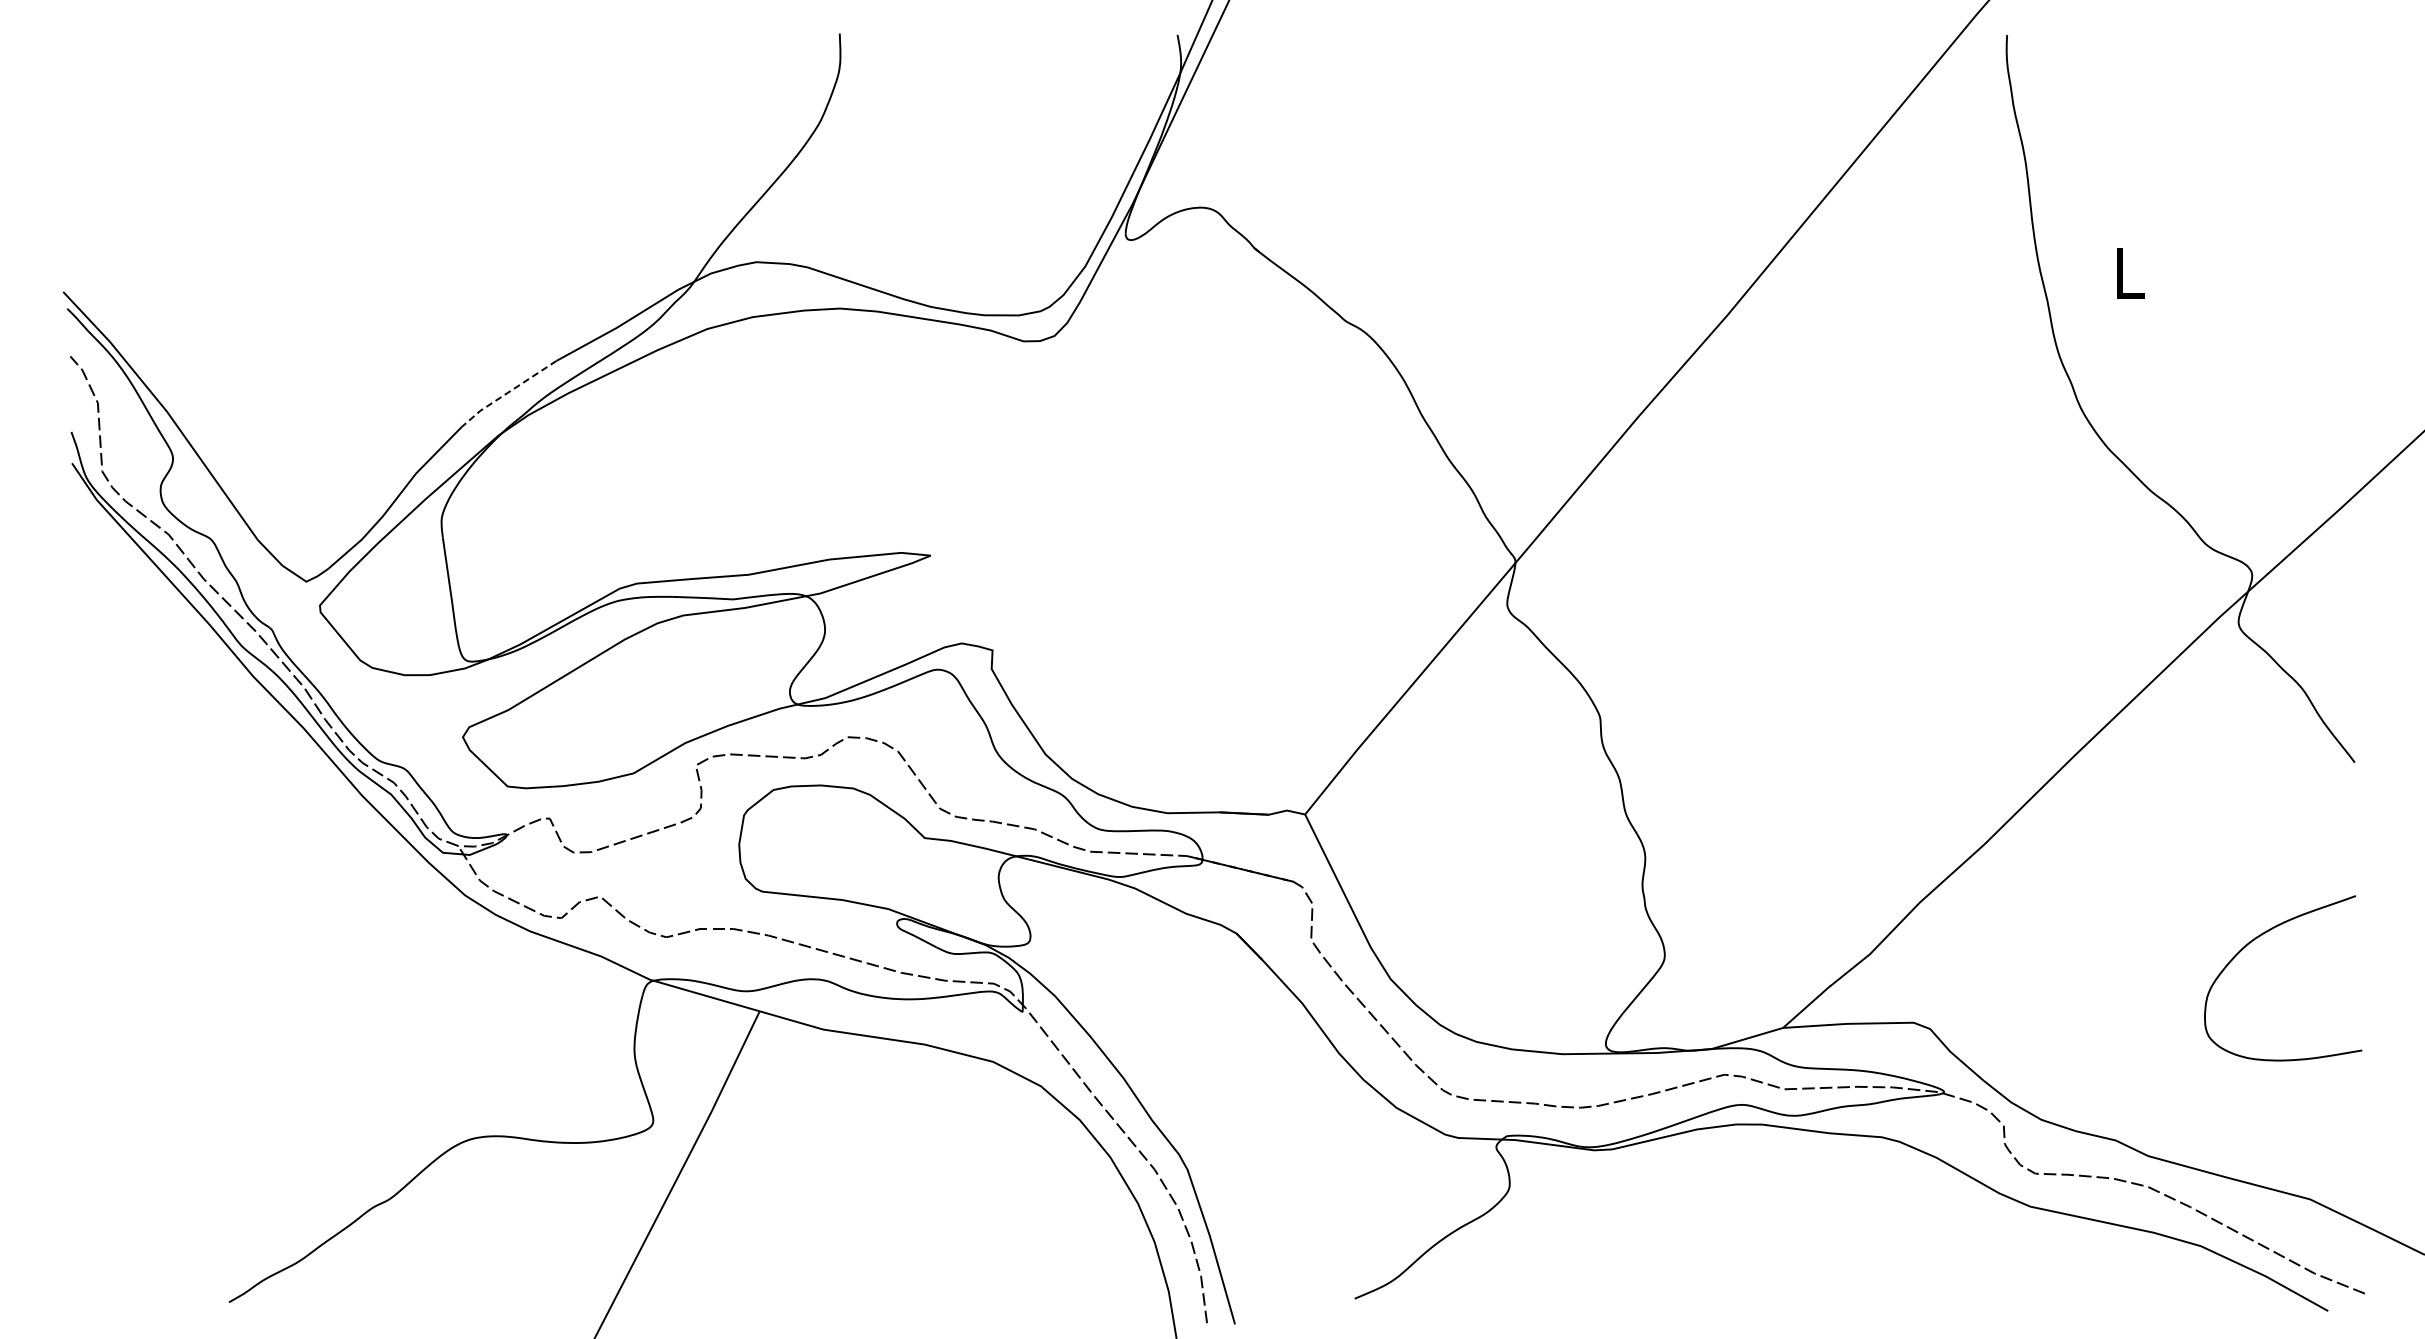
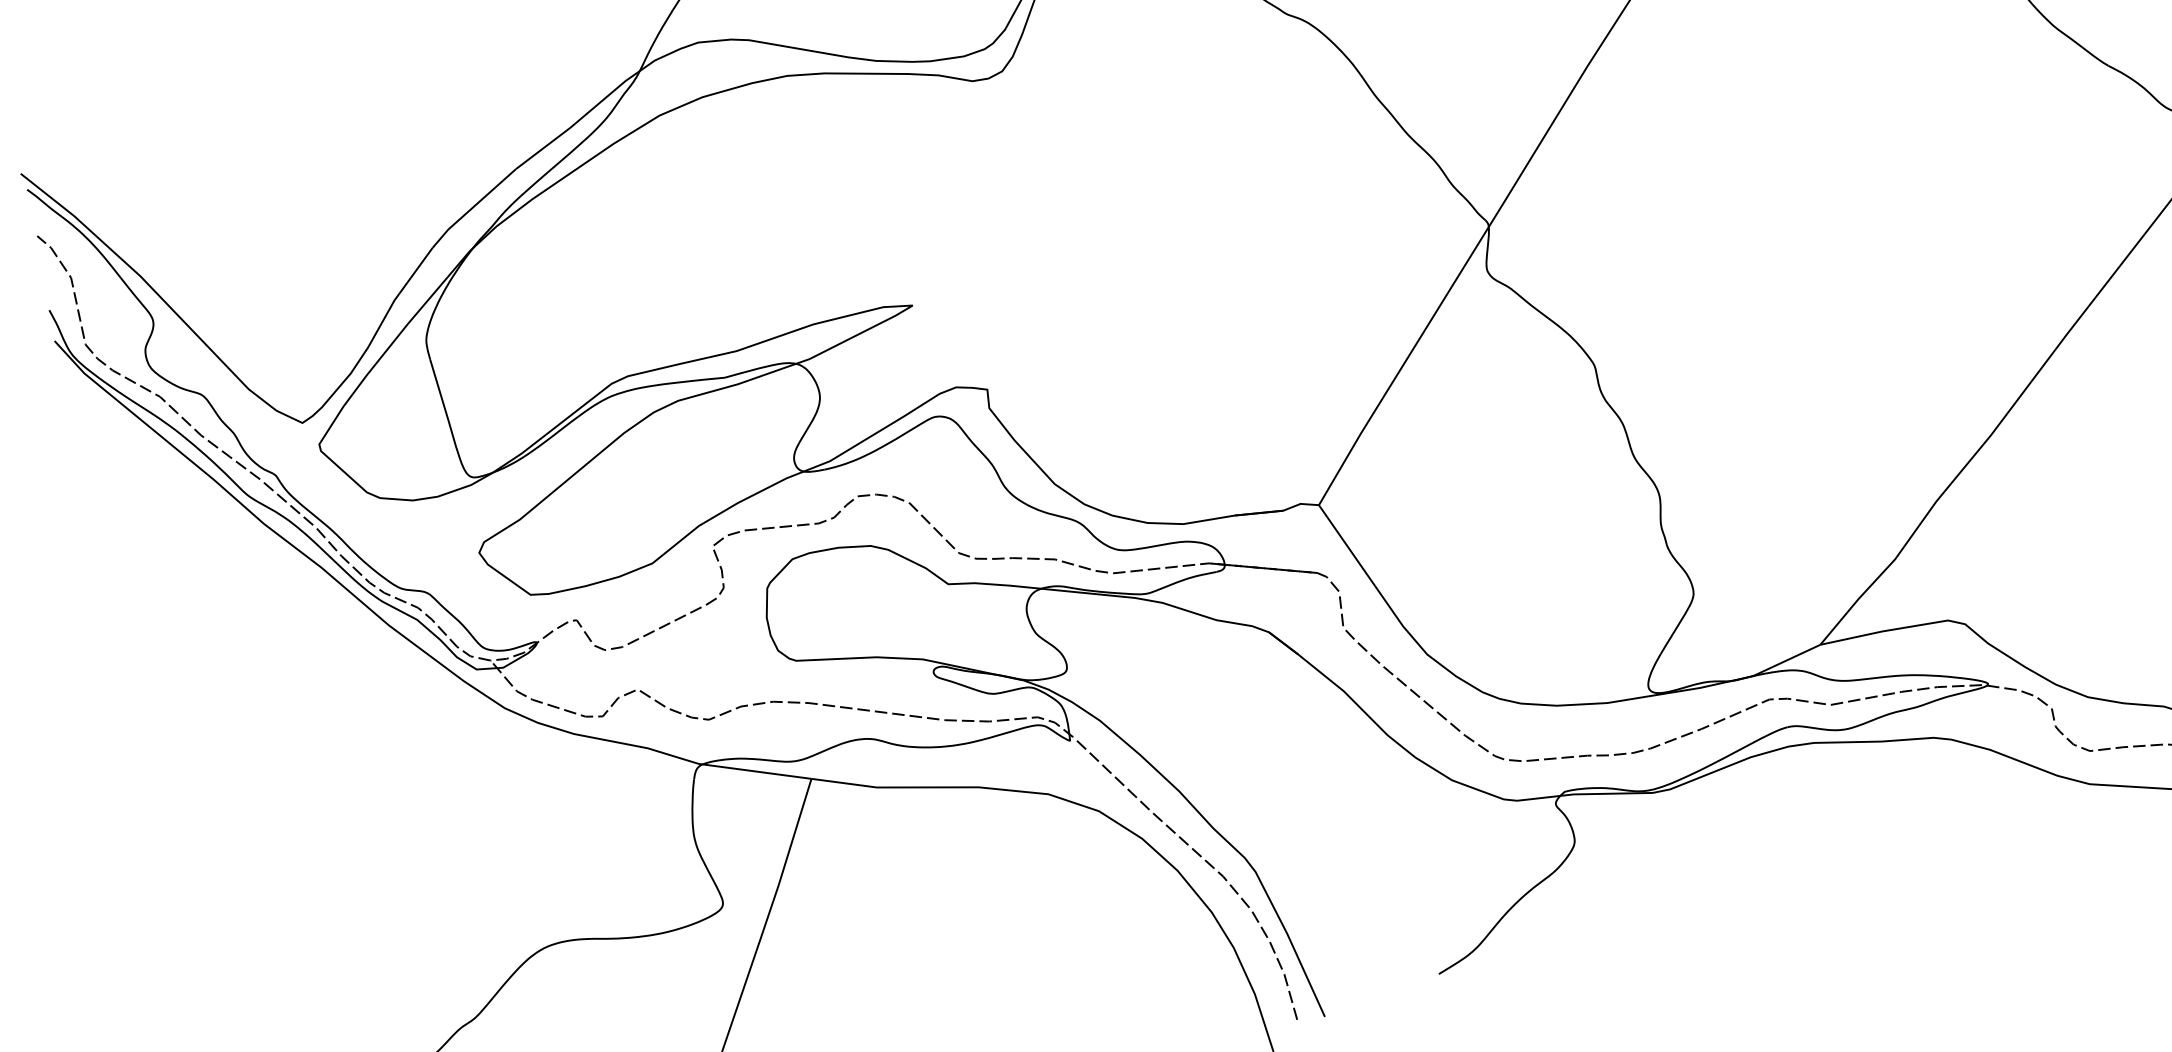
line: (507, 392) -> (472, 207), dashed -> solid

